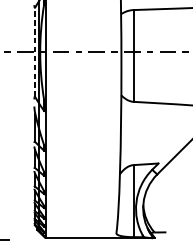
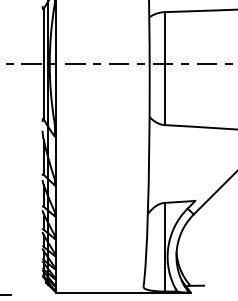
line: (35, 51) -> (43, 63), dashed -> solid

